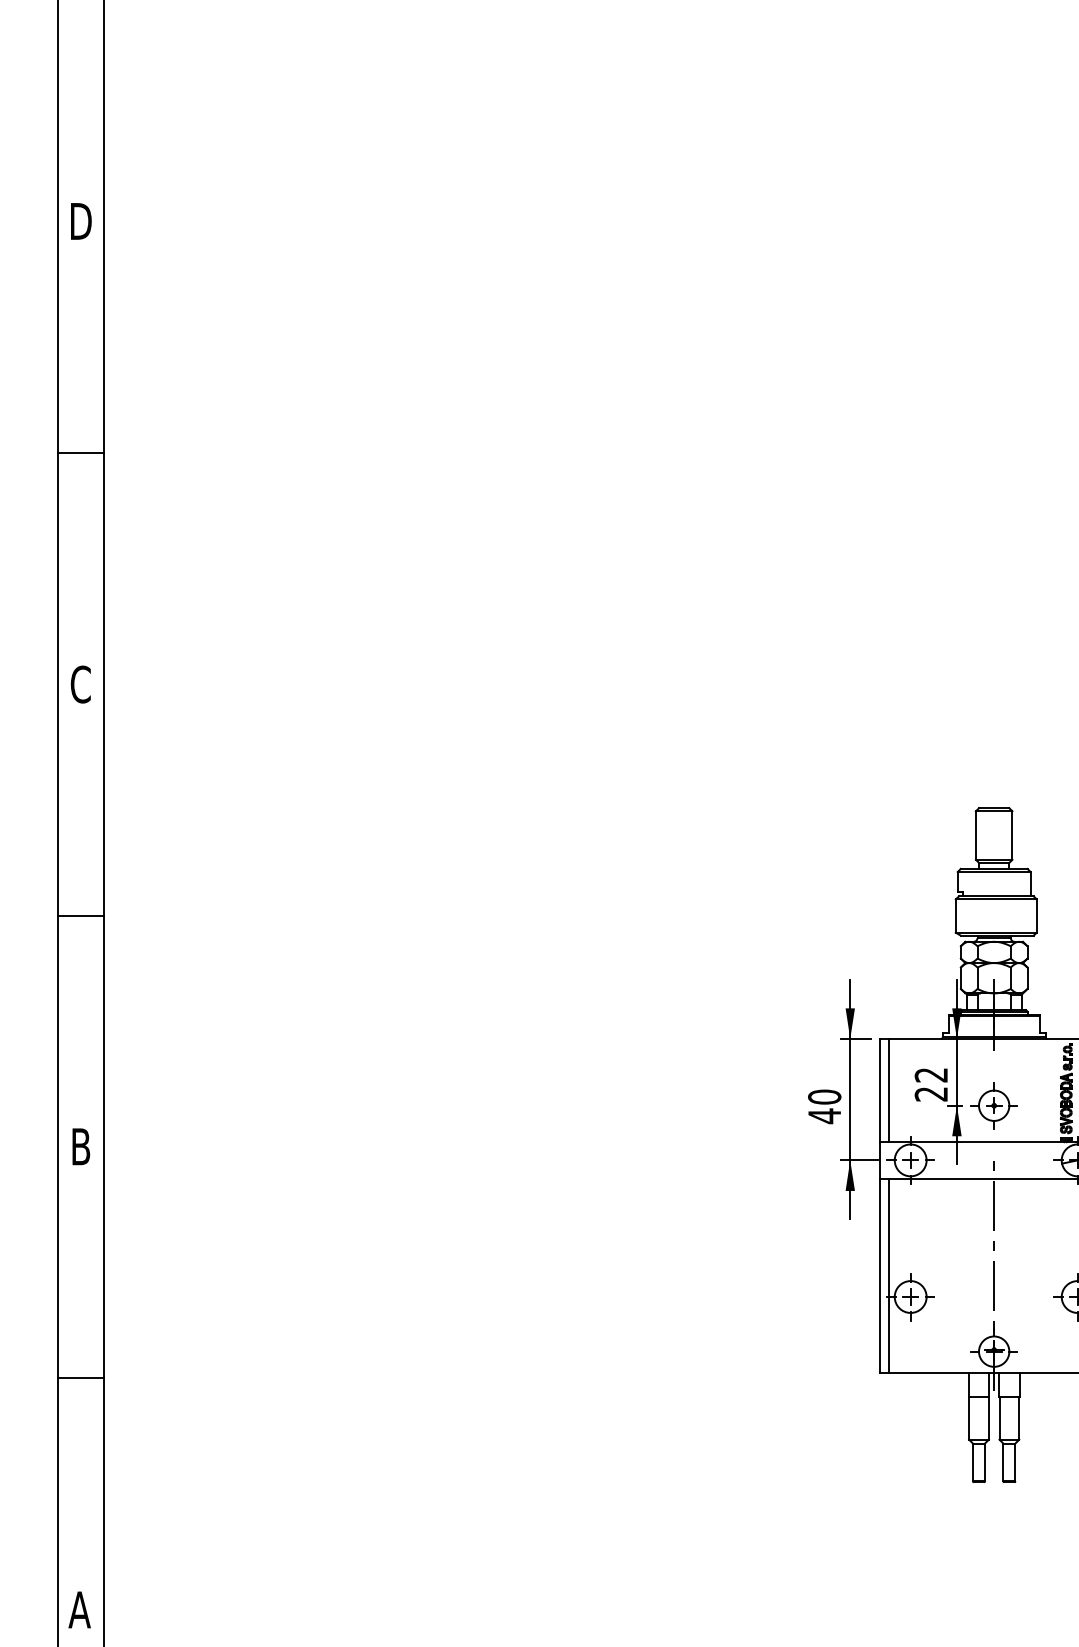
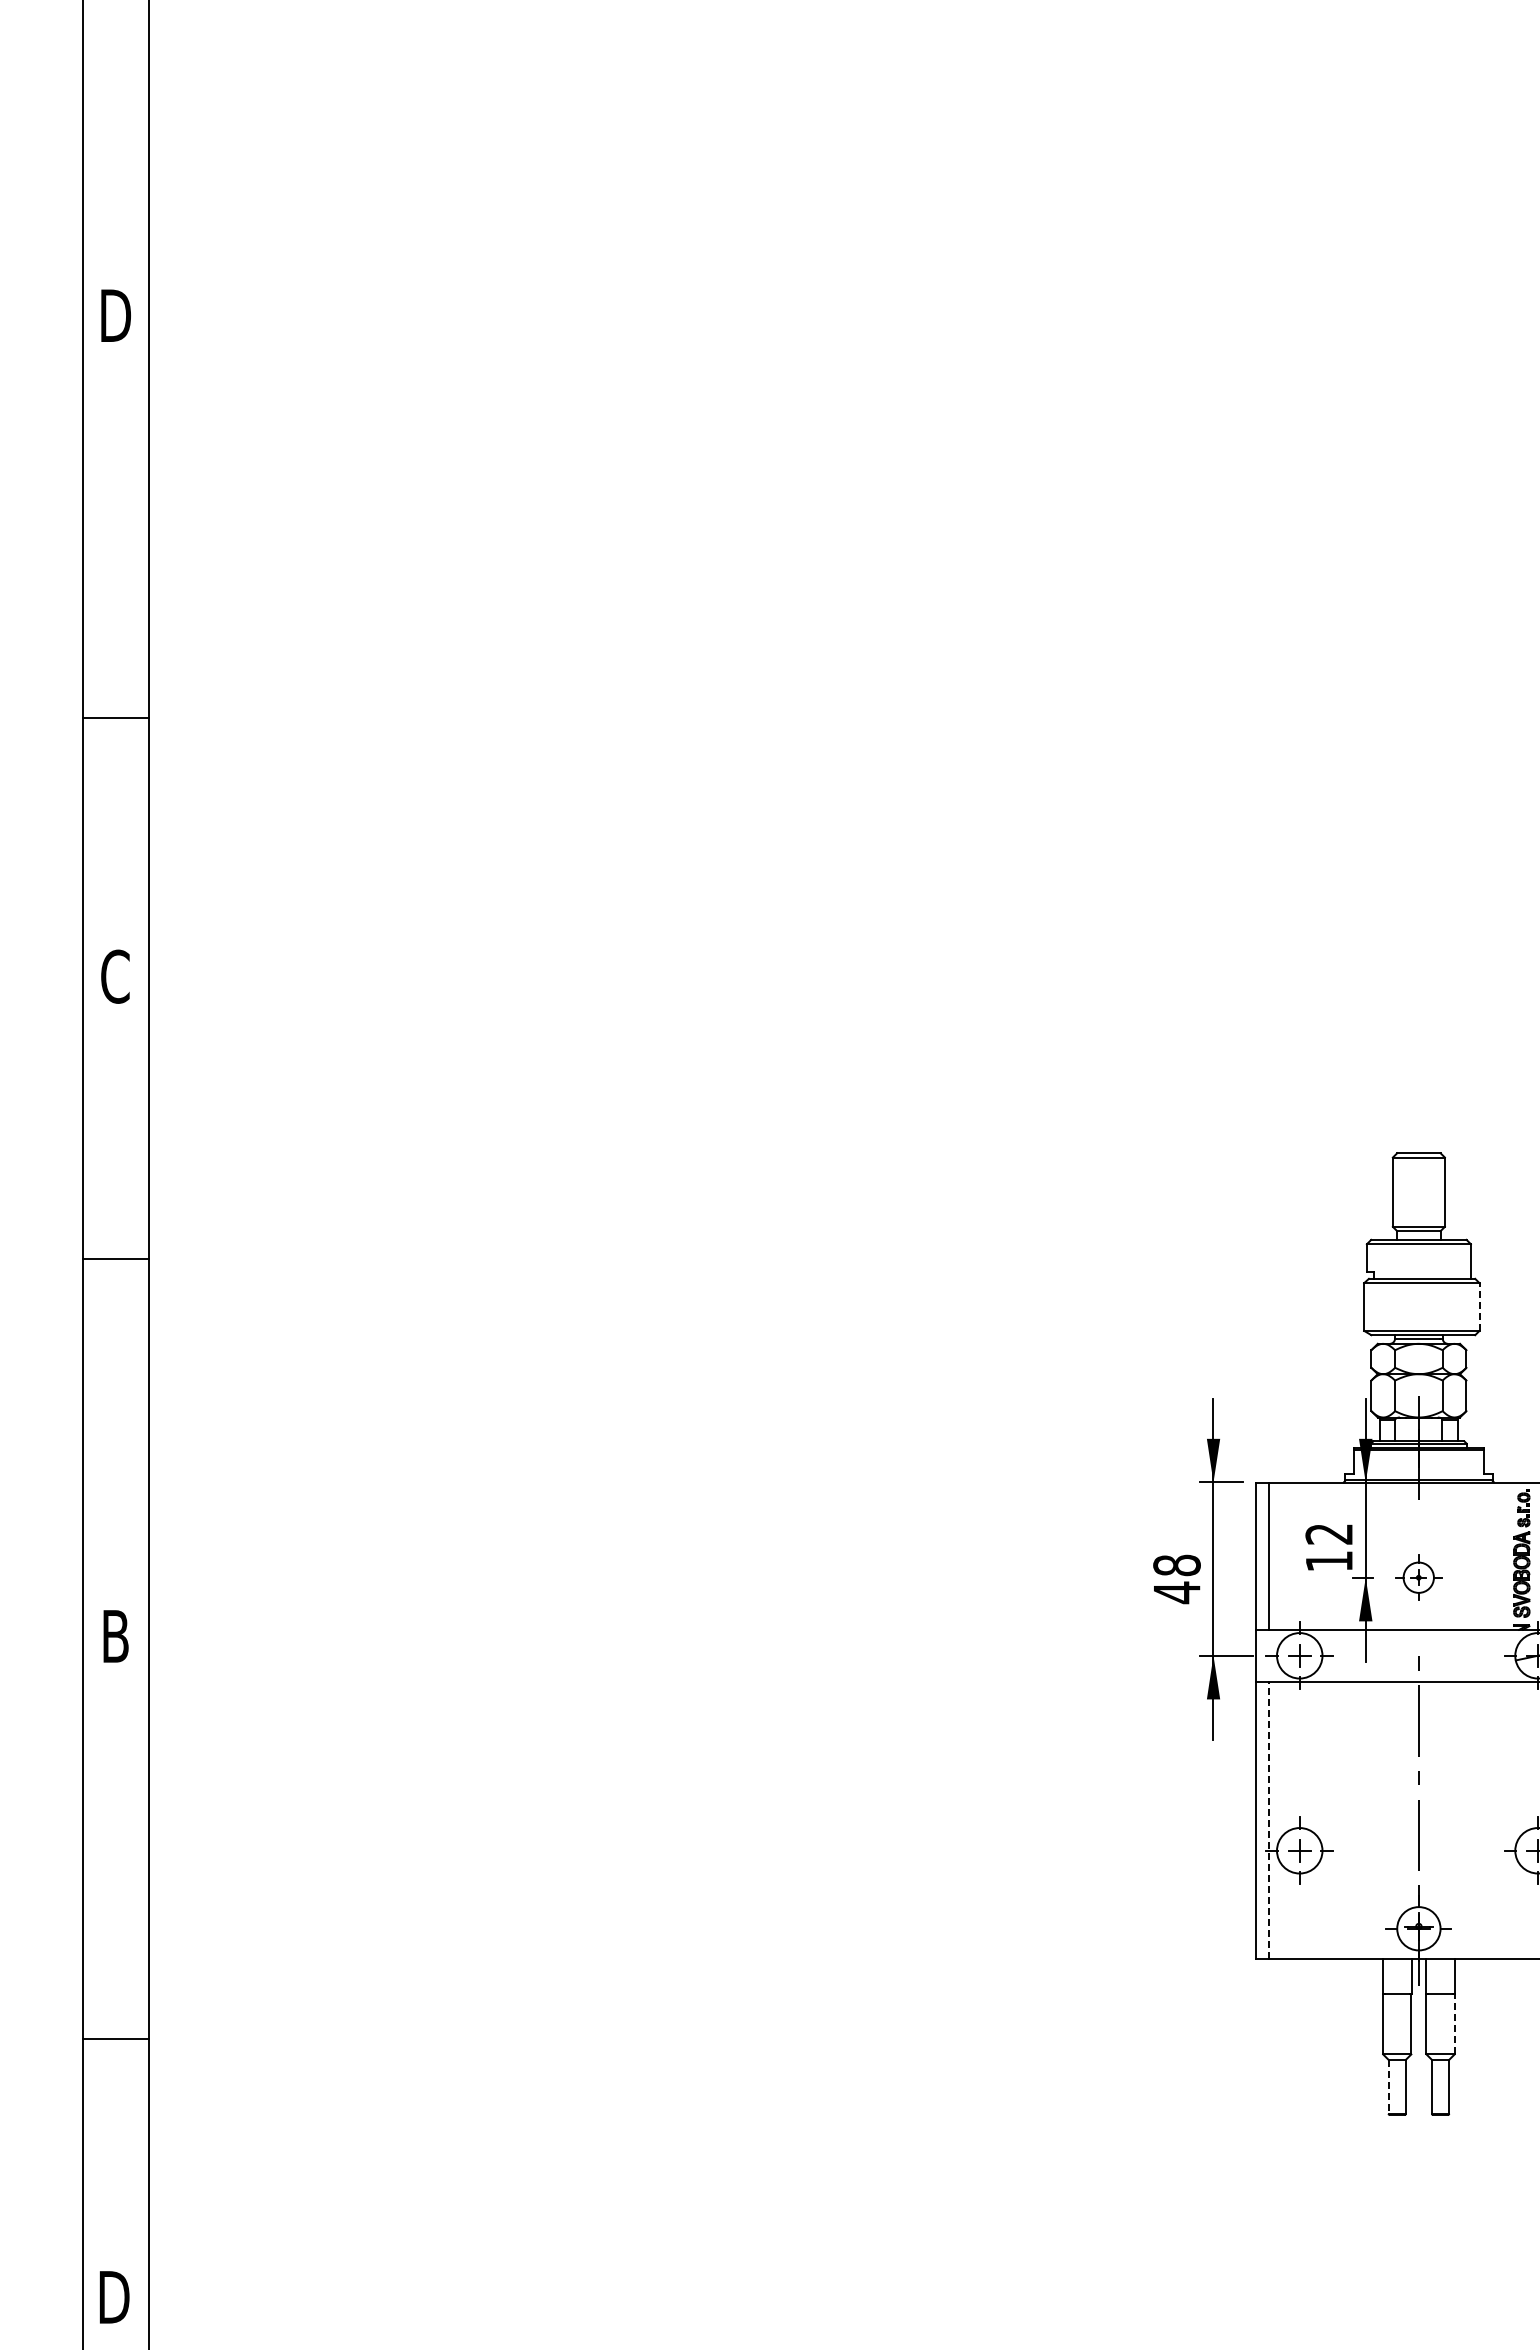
line: (80, 453) -> (115, 718), moved
line: (80, 915) -> (115, 1259), moved
line: (1036, 916) -> (1479, 1307), solid -> dashed
text: (930, 1094) -> (1328, 1561), 22 -> 12
text: (824, 1097) -> (1176, 1565), 40 -> 48
part: (993, 1105) -> (1418, 1577), size x0.7
line: (889, 1275) -> (1269, 1820), solid -> dashed
line: (80, 1378) -> (115, 2038), moved
line: (1019, 1418) -> (1454, 2023), solid -> dashed
line: (972, 1462) -> (1388, 2086), solid -> dashed
text: (79, 1610) -> (113, 2297), A -> D

